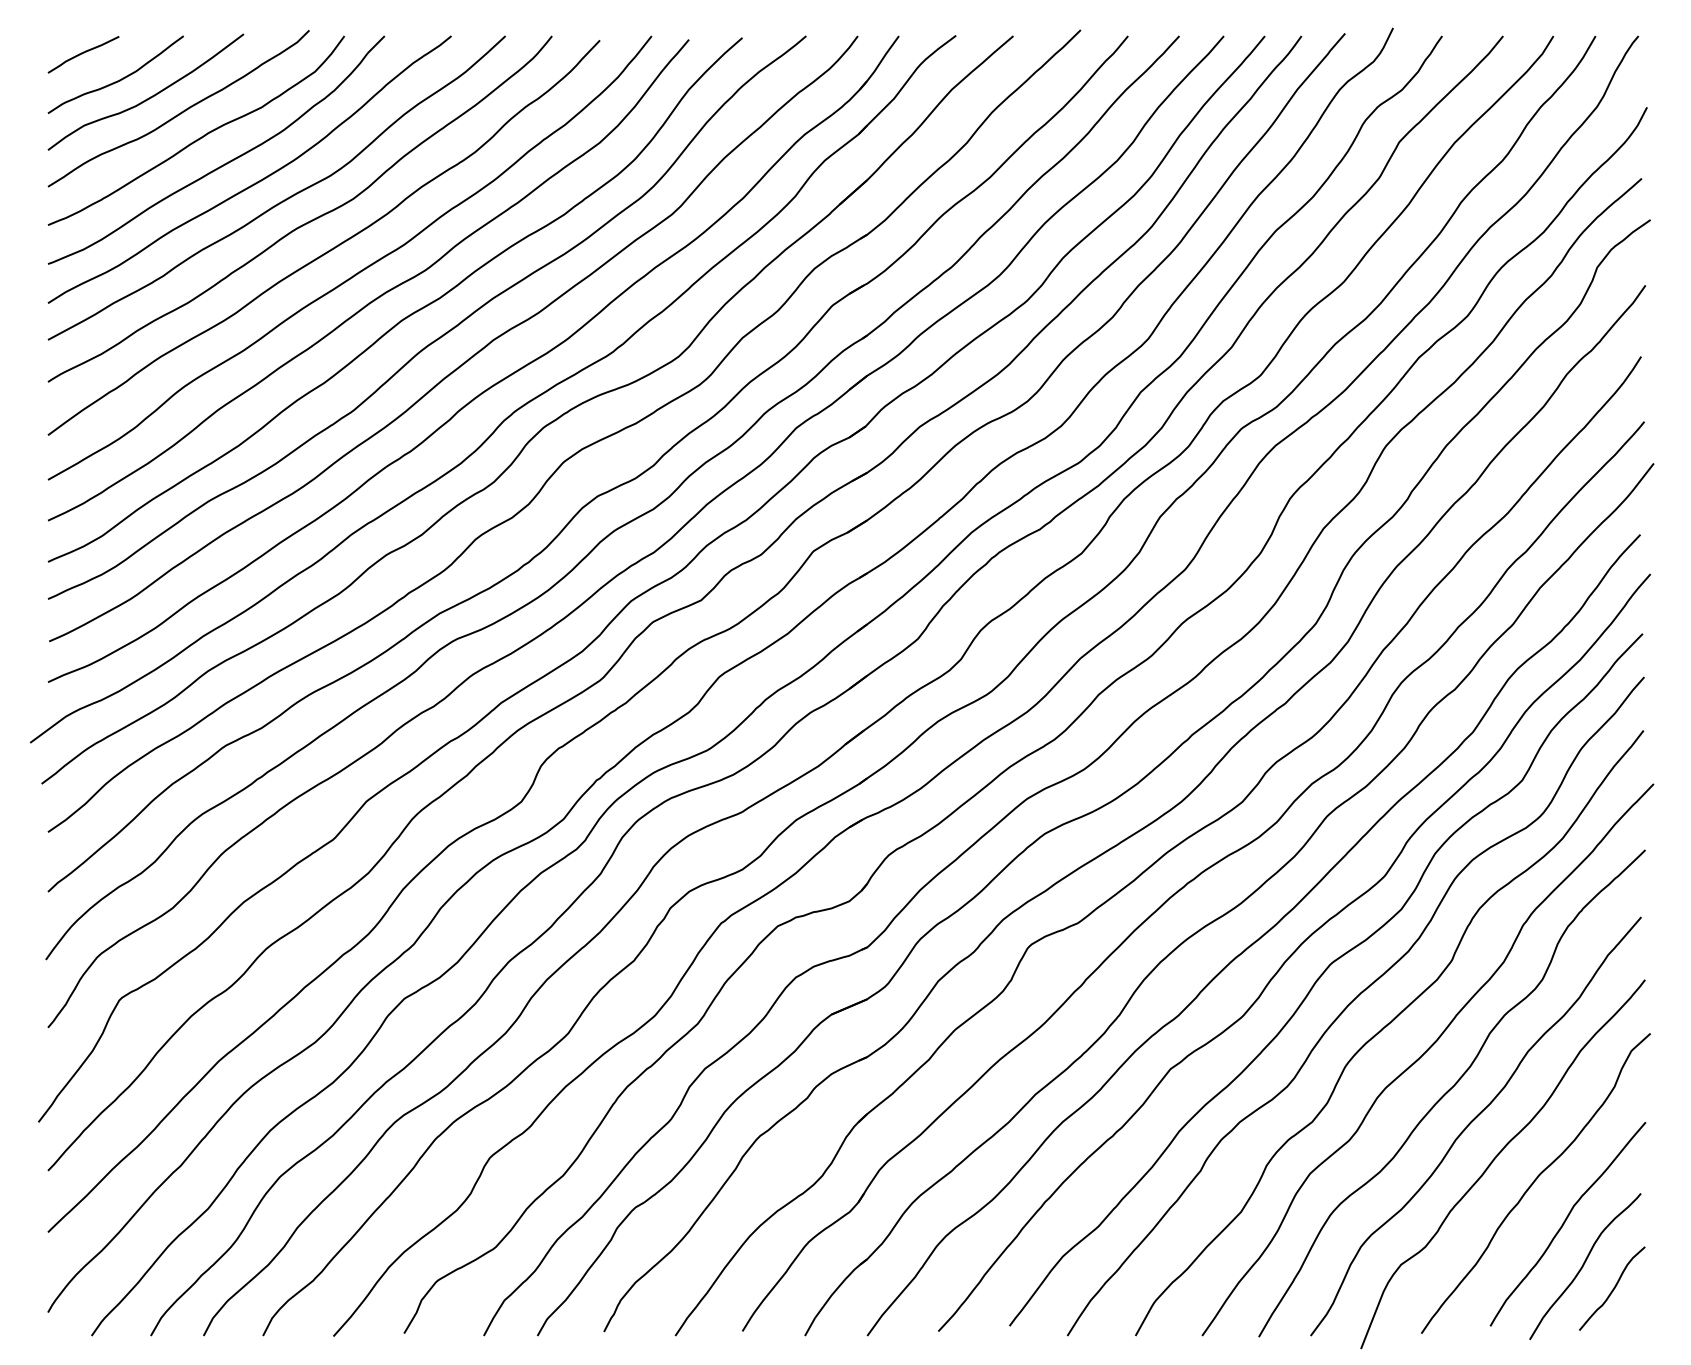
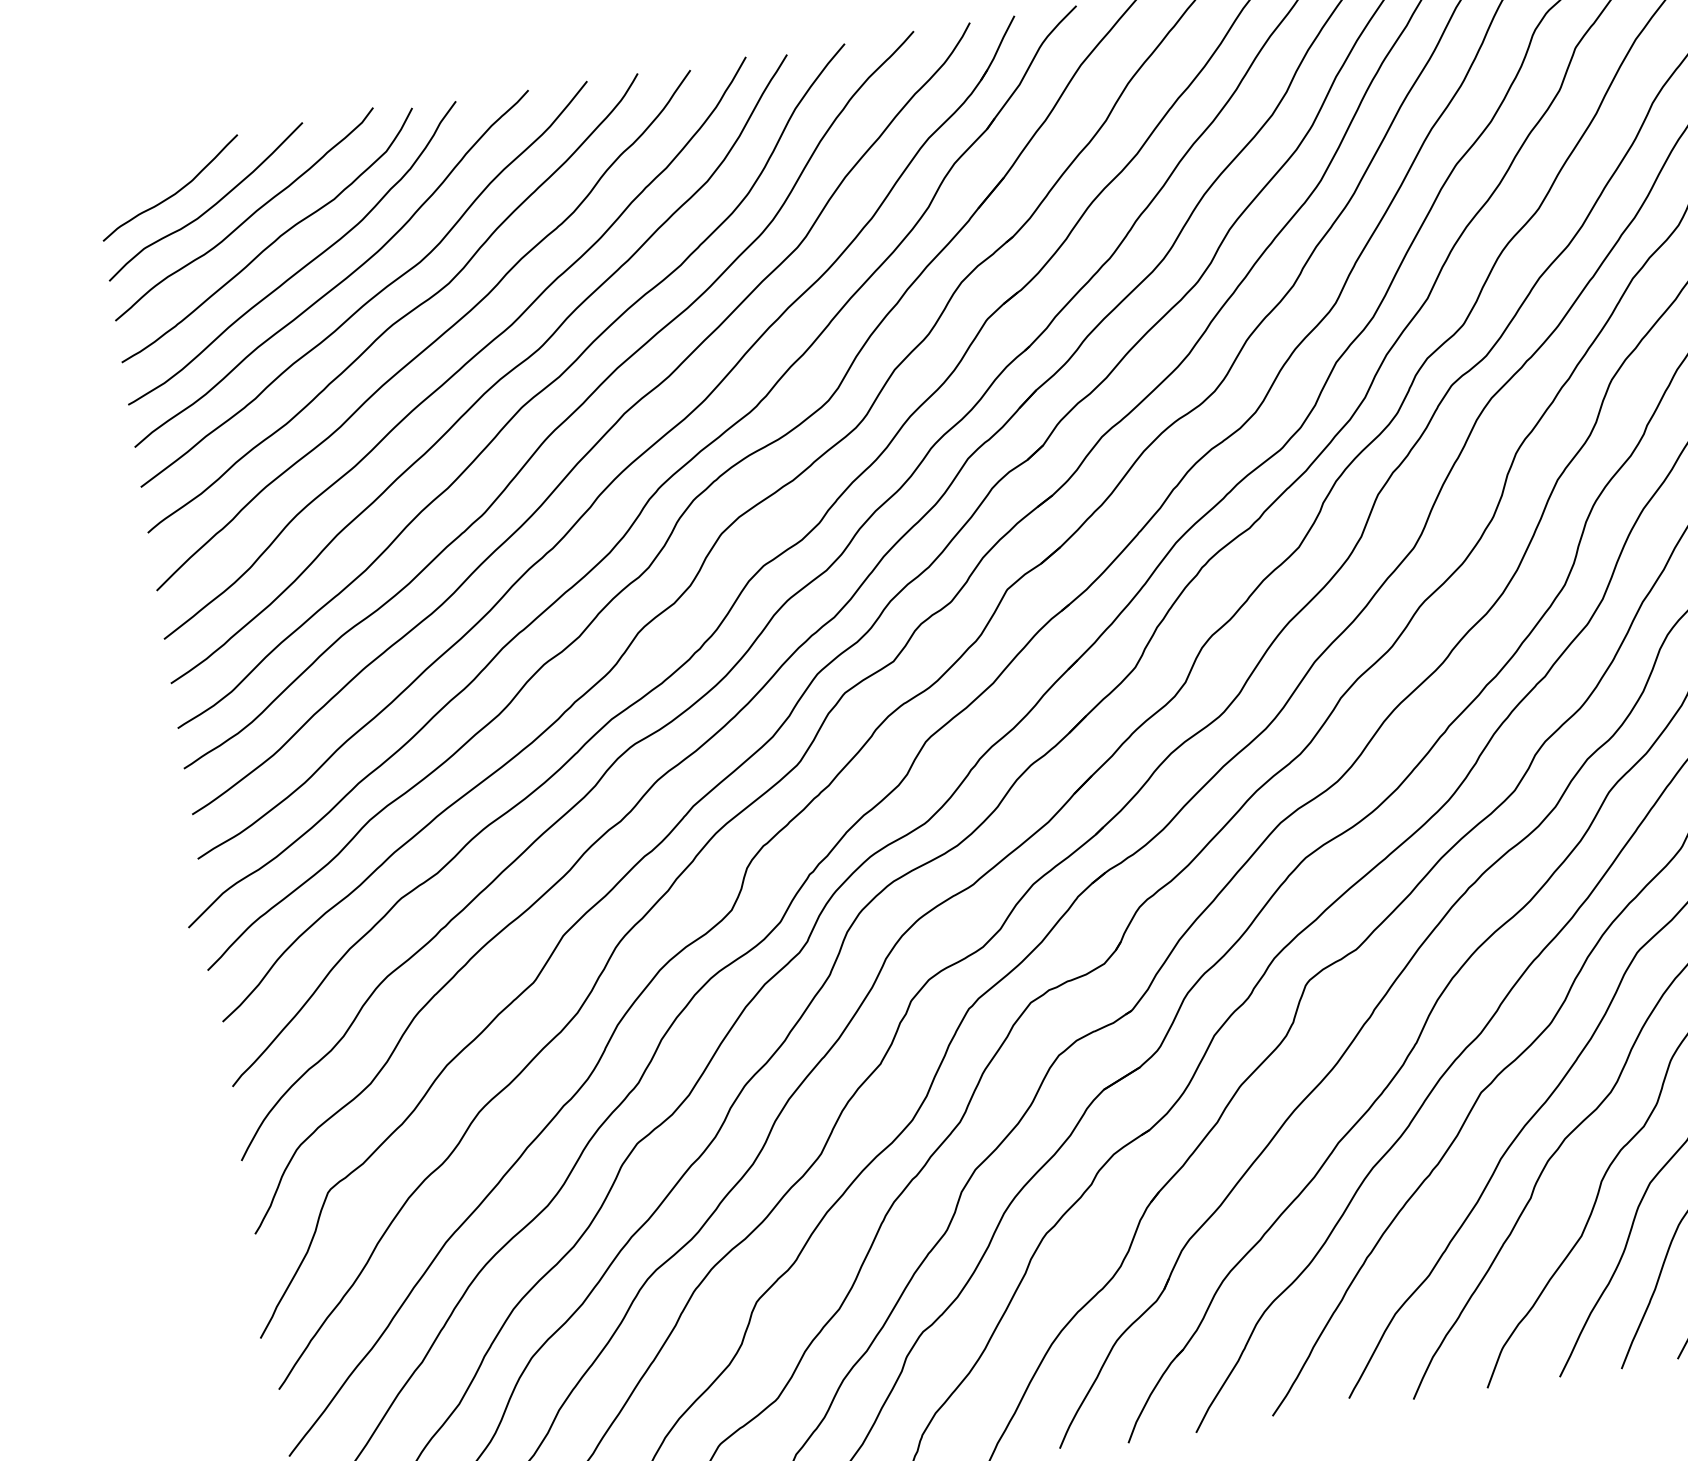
curve: (83, 53) -> (131, 170), removed

